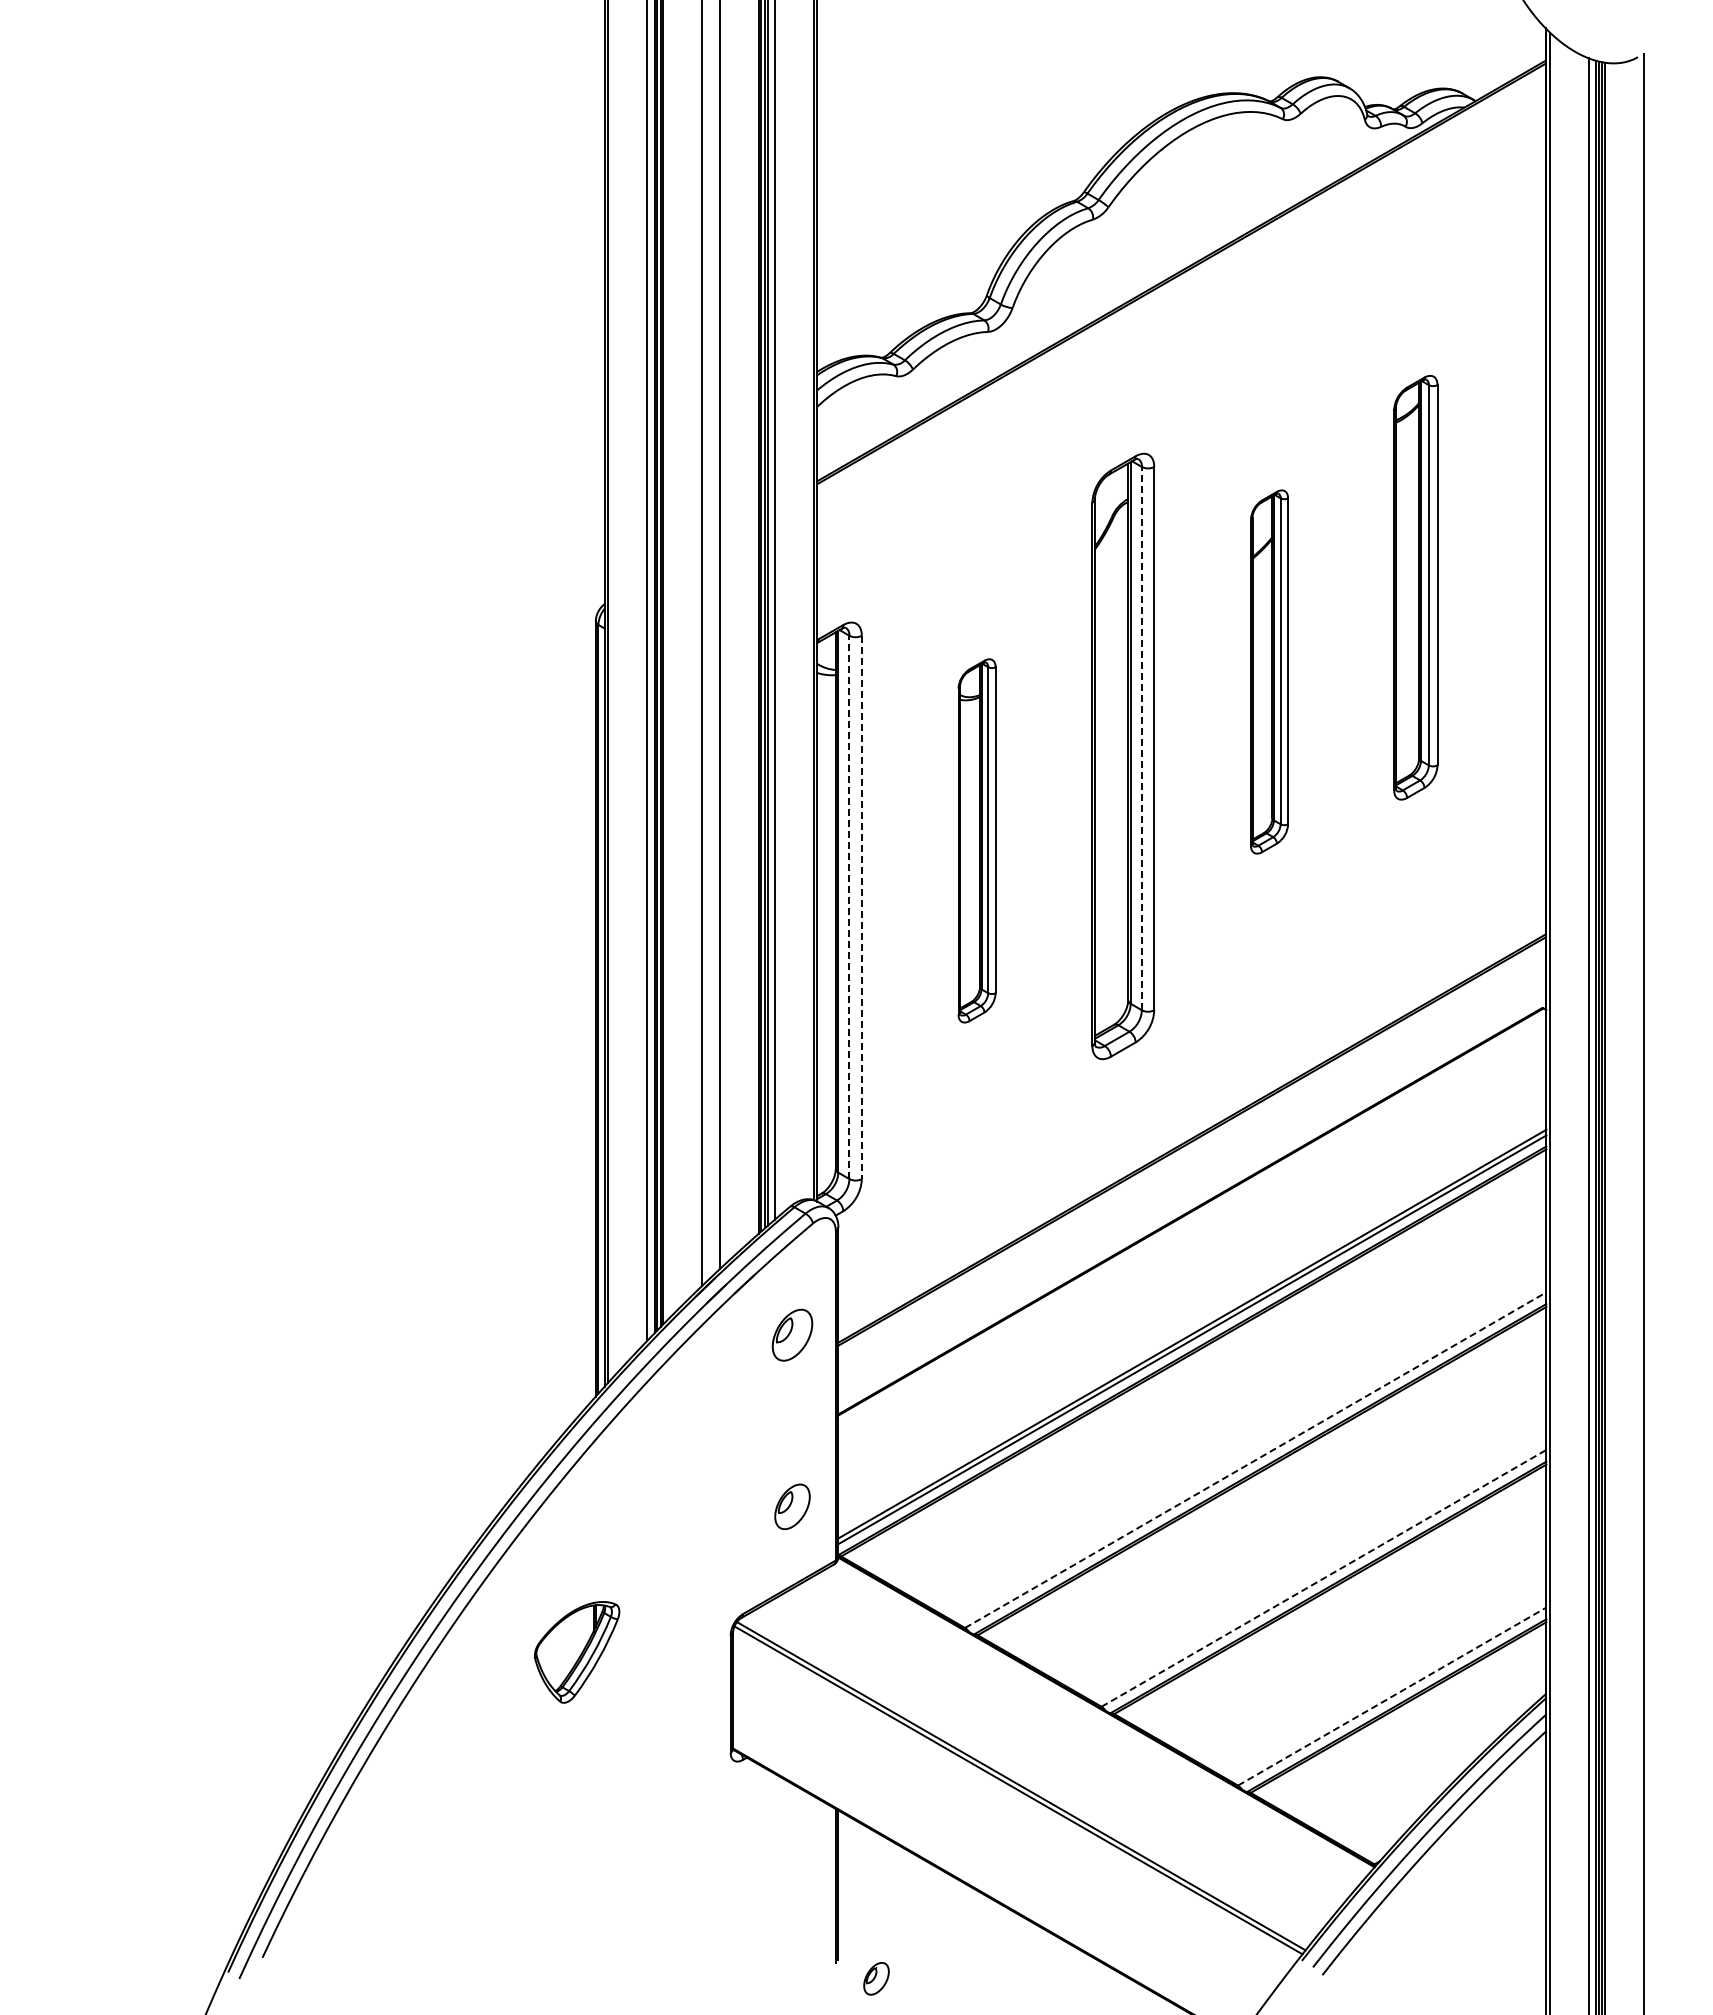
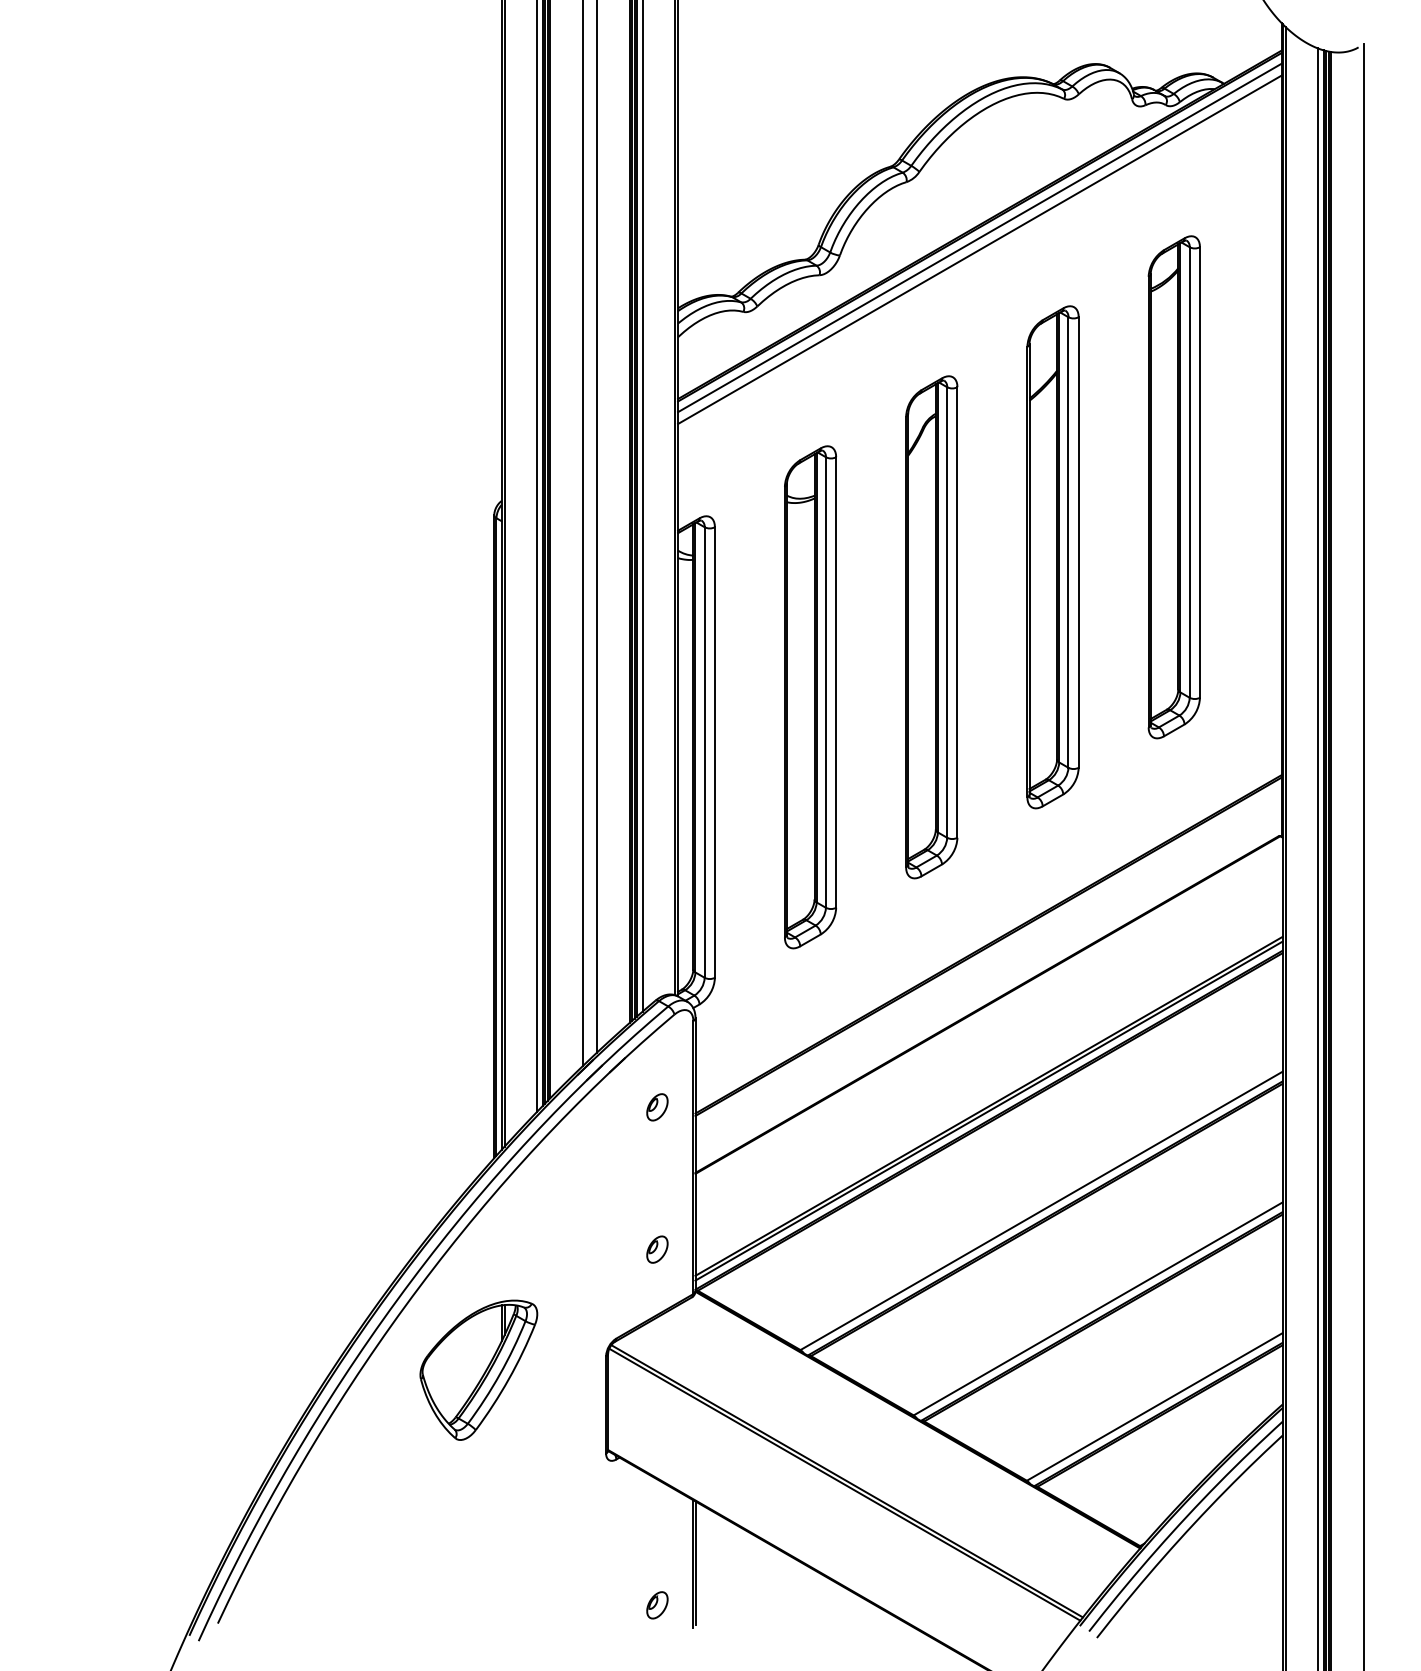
line: (1181, 286) -> (980, 237), added
line: (1181, 300) -> (980, 249), added
part: (1415, 587) -> (1174, 487), size x1.43
part: (1269, 671) -> (1053, 556), size x1.67
line: (1141, 738) -> (946, 612), dashed -> solid
part: (976, 840) -> (810, 697), size x1.67
line: (849, 907) -> (704, 752), dashed -> solid
line: (861, 907) -> (714, 752), dashed -> solid
part: (792, 1335) -> (657, 1107), size x0.62
line: (1255, 1460) -> (1041, 1211), dashed -> solid
part: (792, 1506) -> (657, 1249), size x0.71
line: (1324, 1578) -> (1098, 1309), dashed -> solid
part: (576, 1652) -> (478, 1370), size x1.67
line: (1392, 1696) -> (1155, 1406), dashed -> solid
part: (876, 1978) -> (657, 1605), moved

